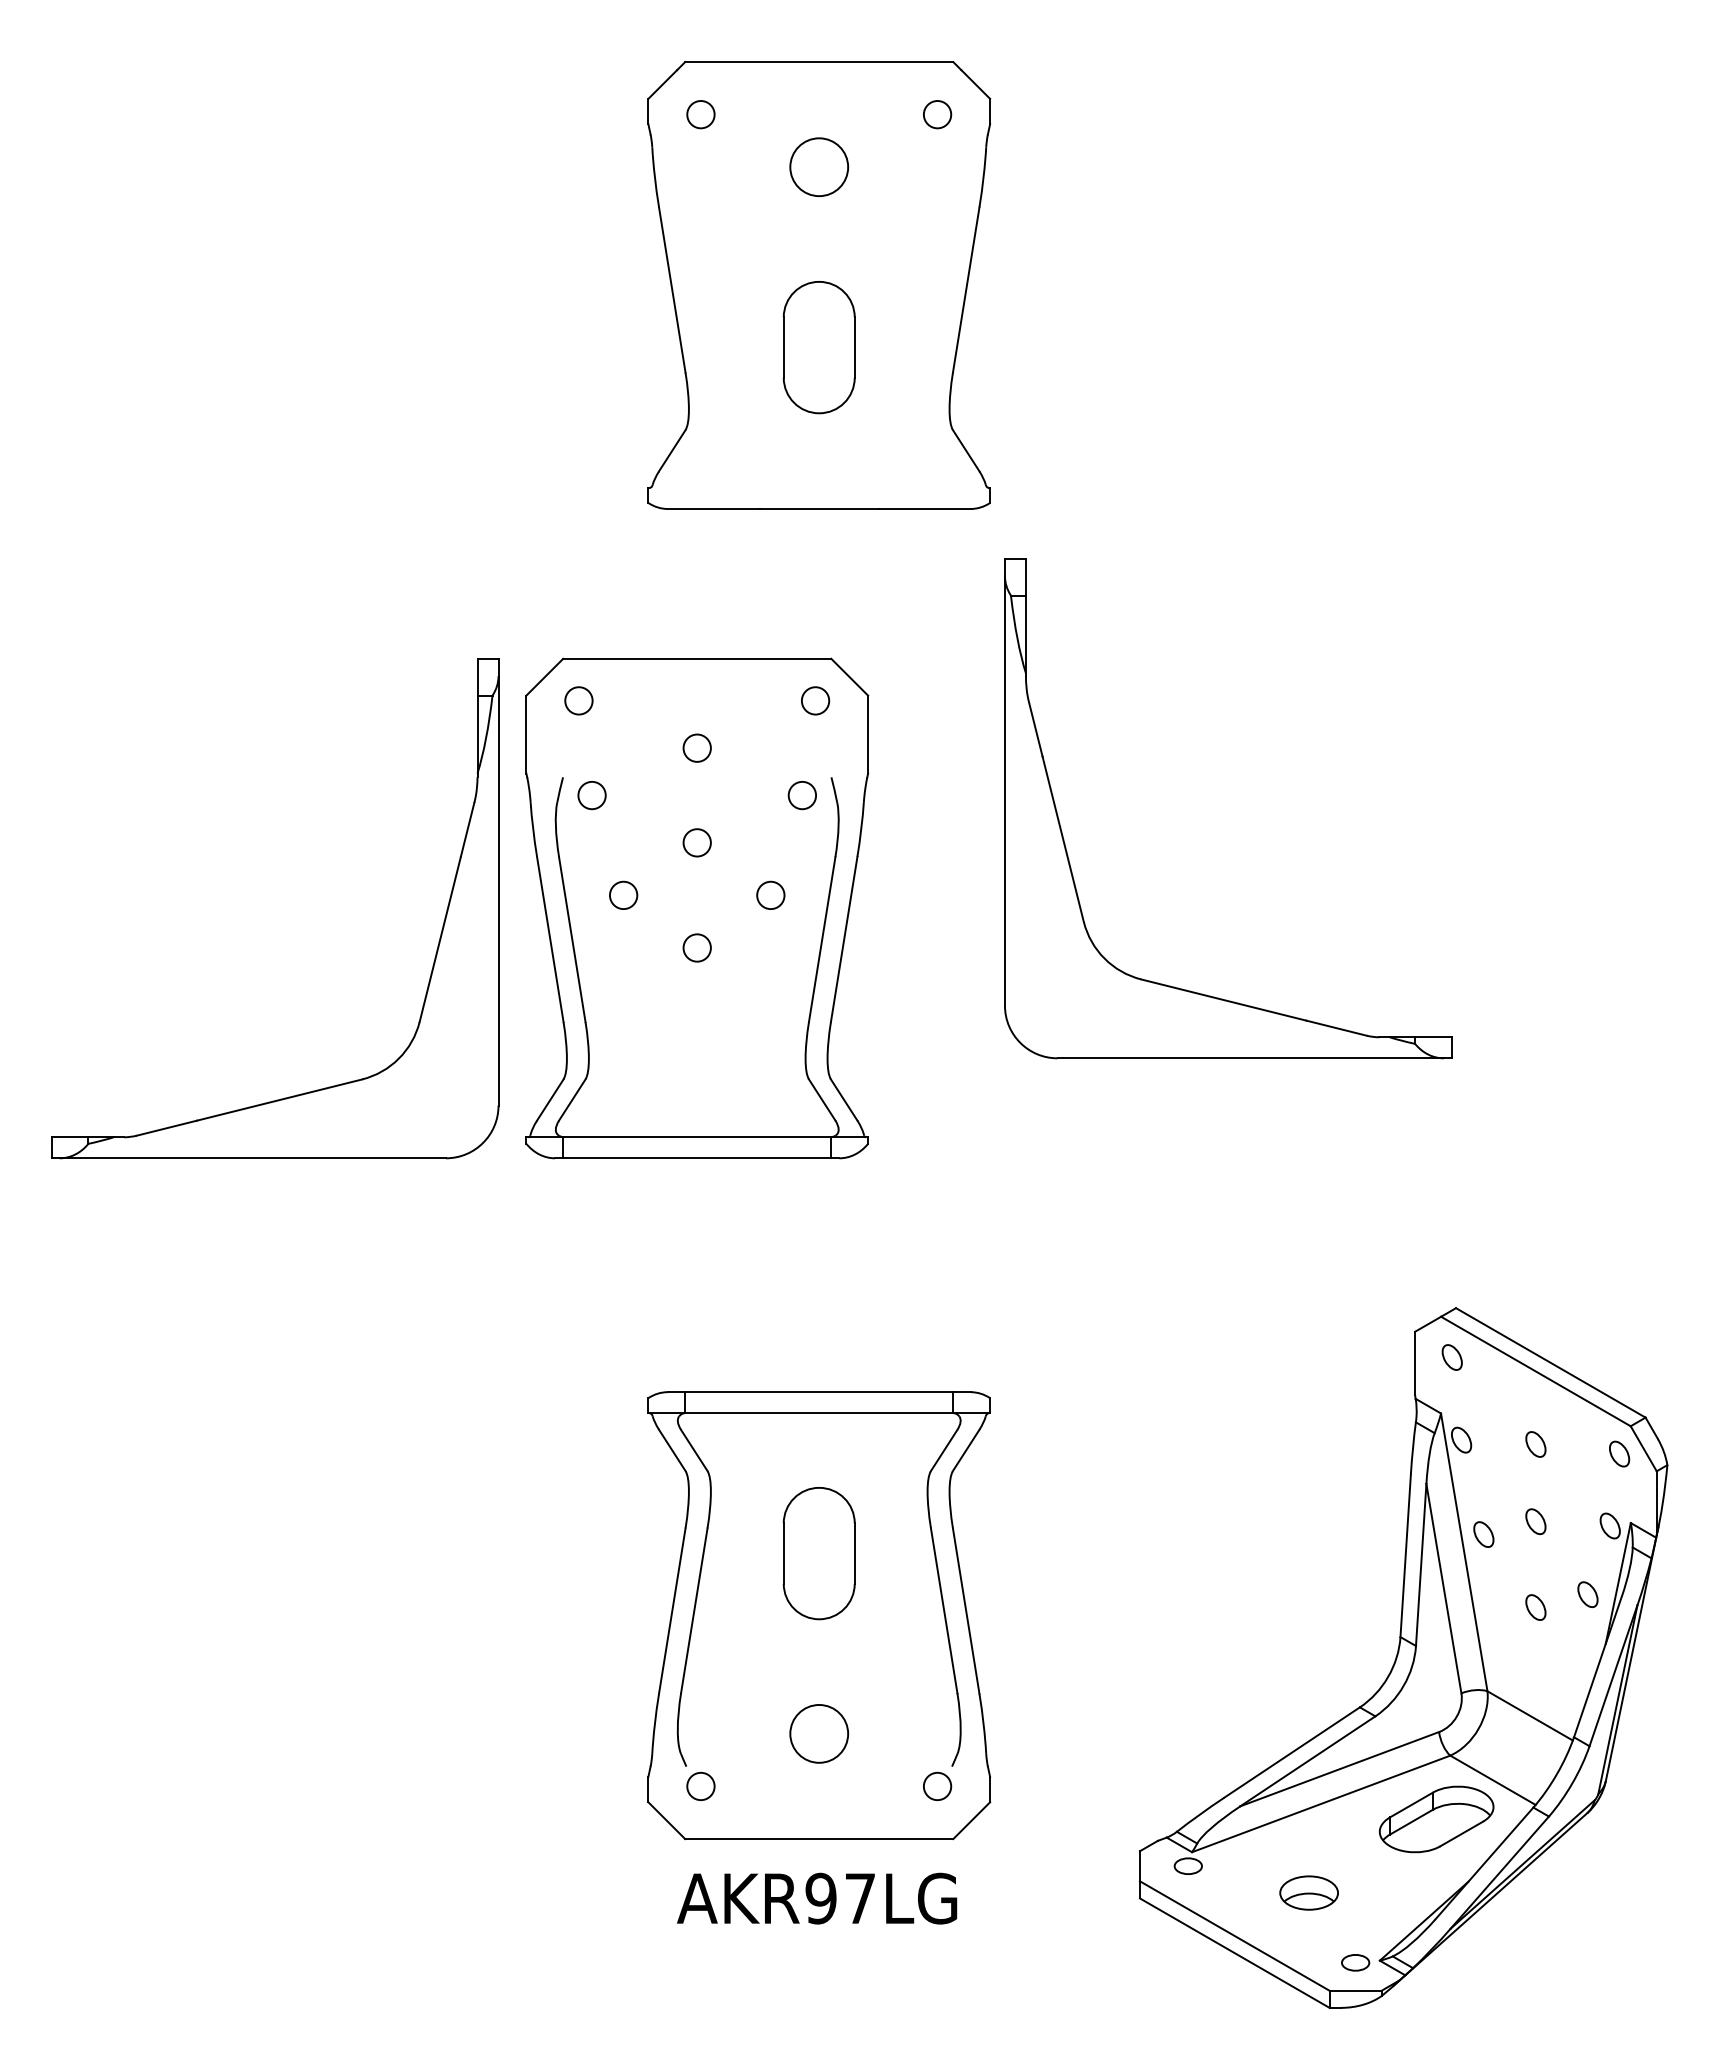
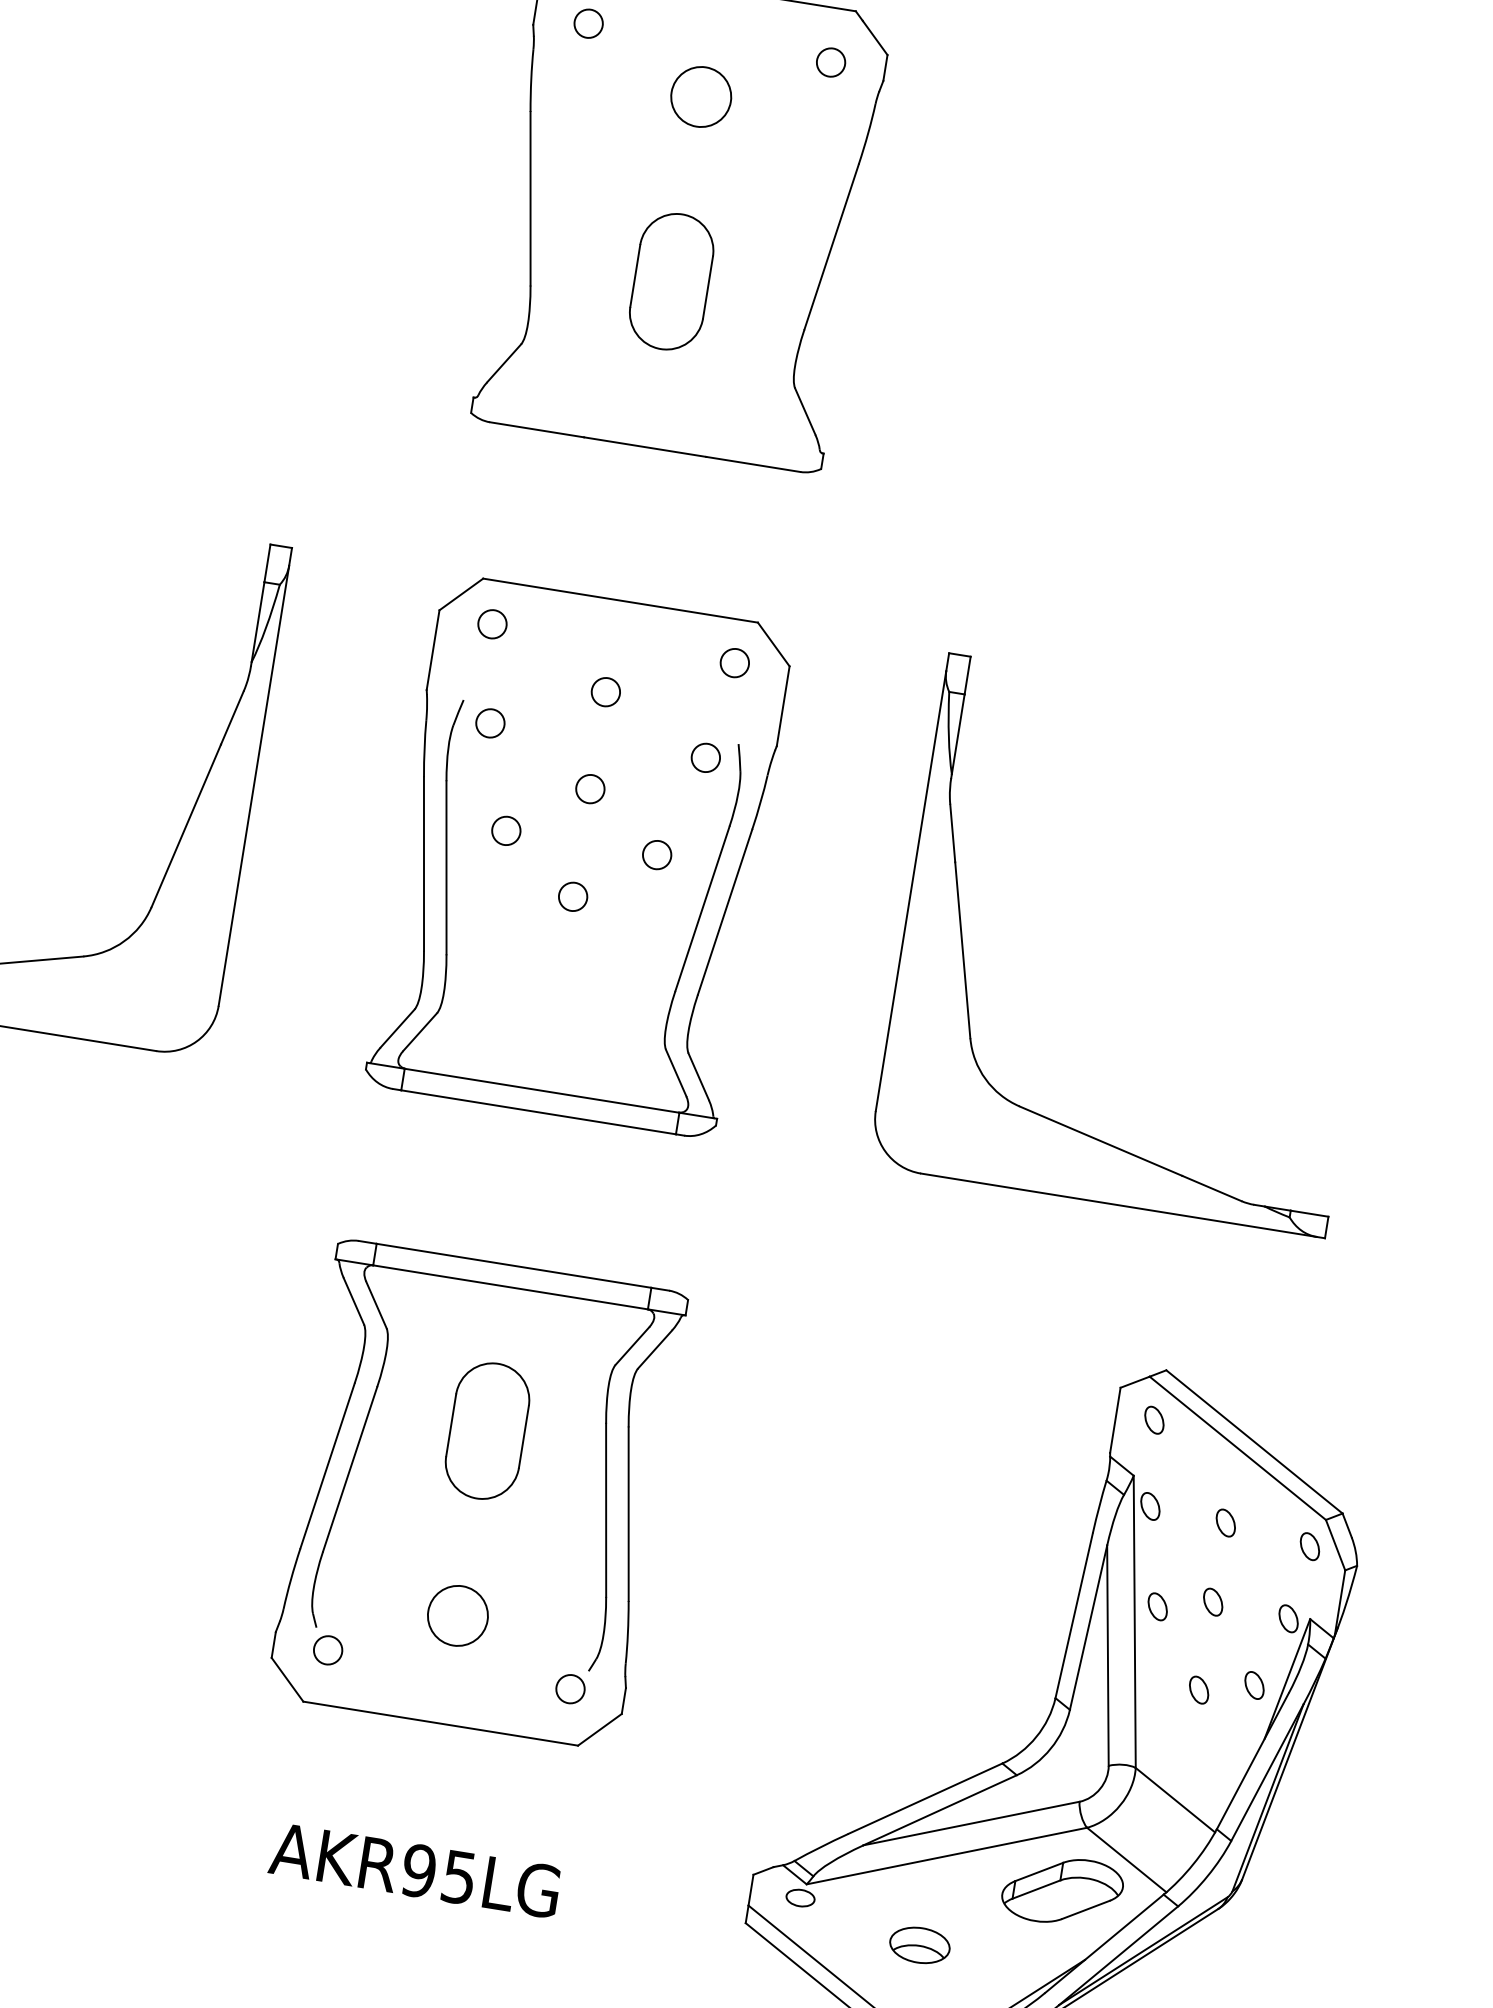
part: (1066, 847) -> (964, 959), moved
part: (697, 908) -> (579, 856), moved
part: (819, 1615) -> (477, 1494), moved
text: (859, 1898) -> (458, 1877), AKR97LG -> AKR95LG

